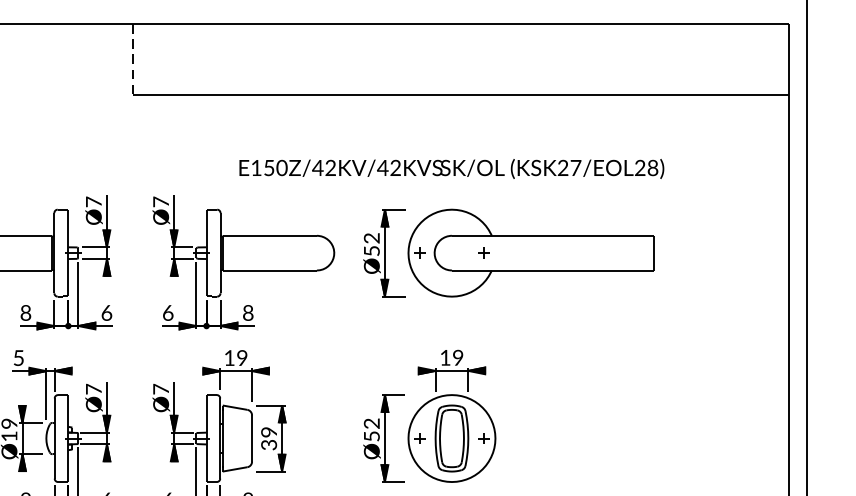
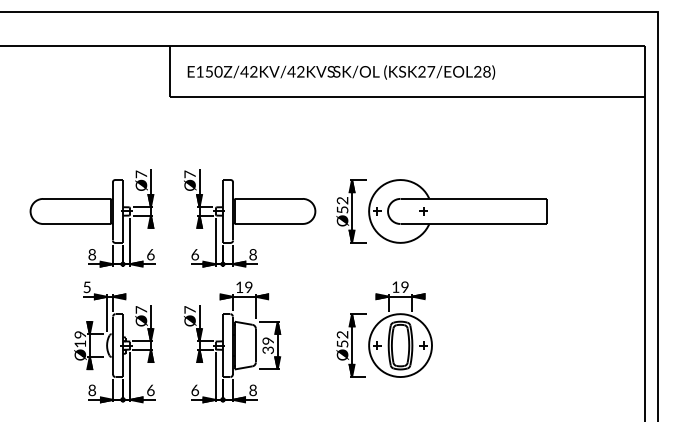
line: (134, 59) -> (170, 71), dashed -> solid
text: (451, 168) -> (341, 72), moved

